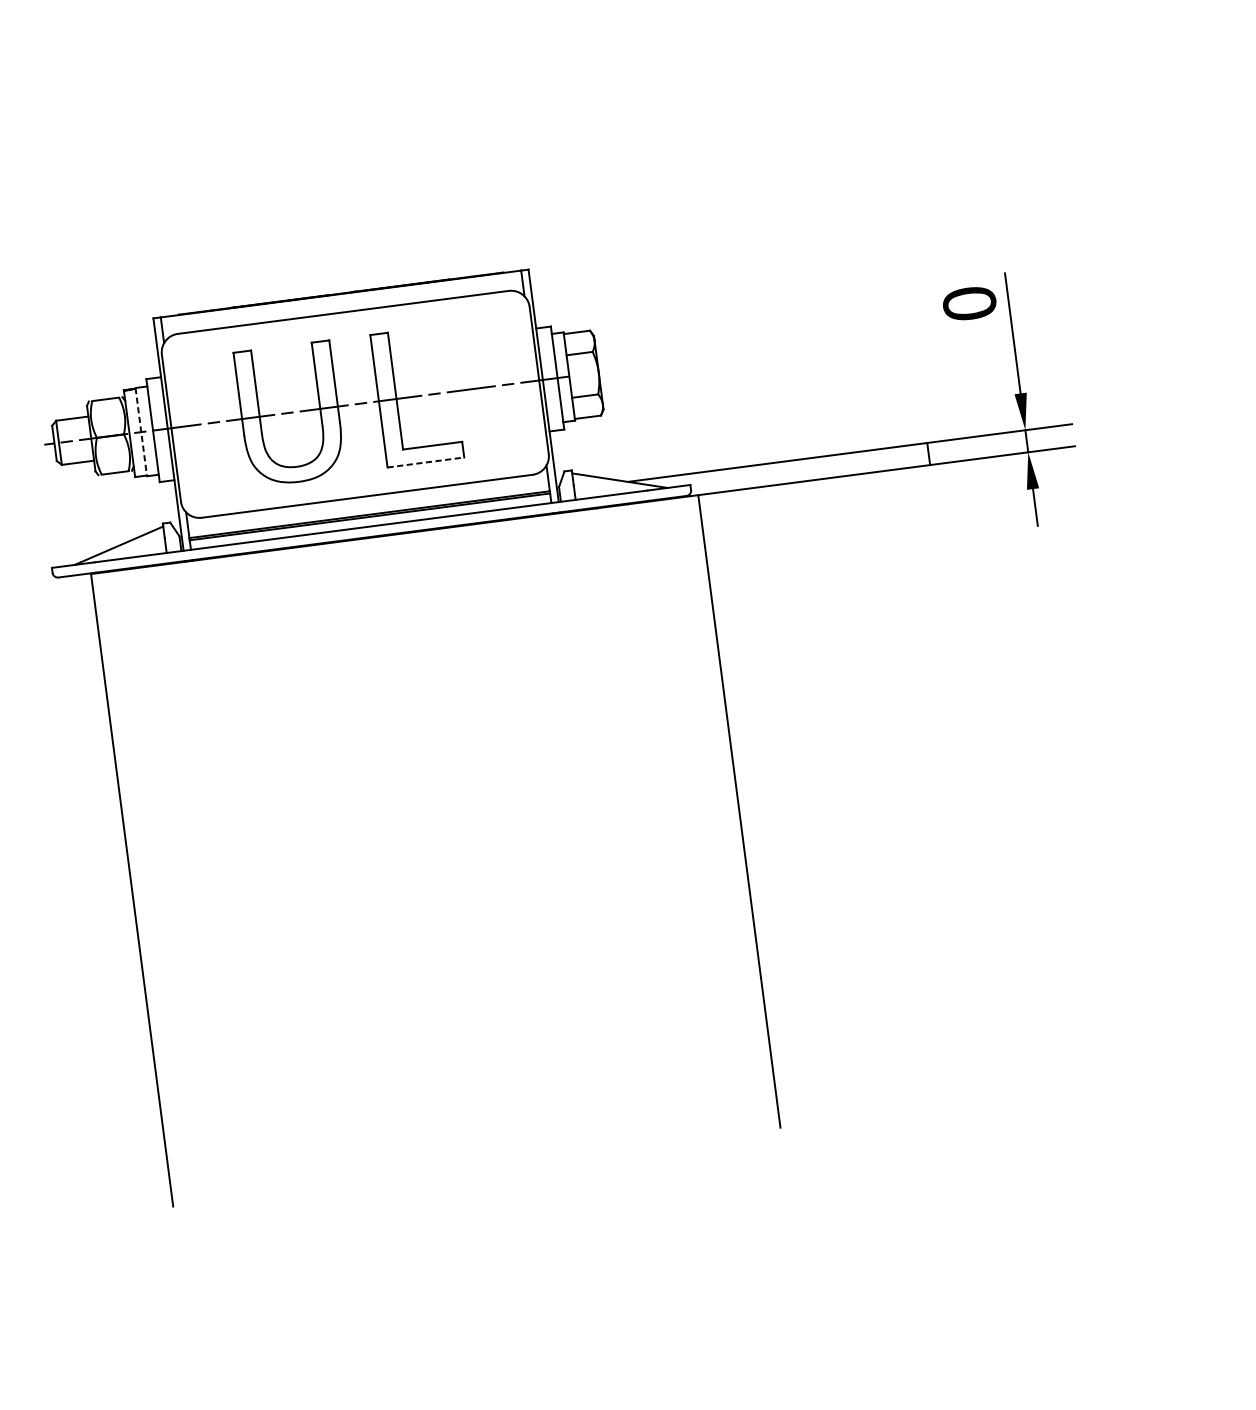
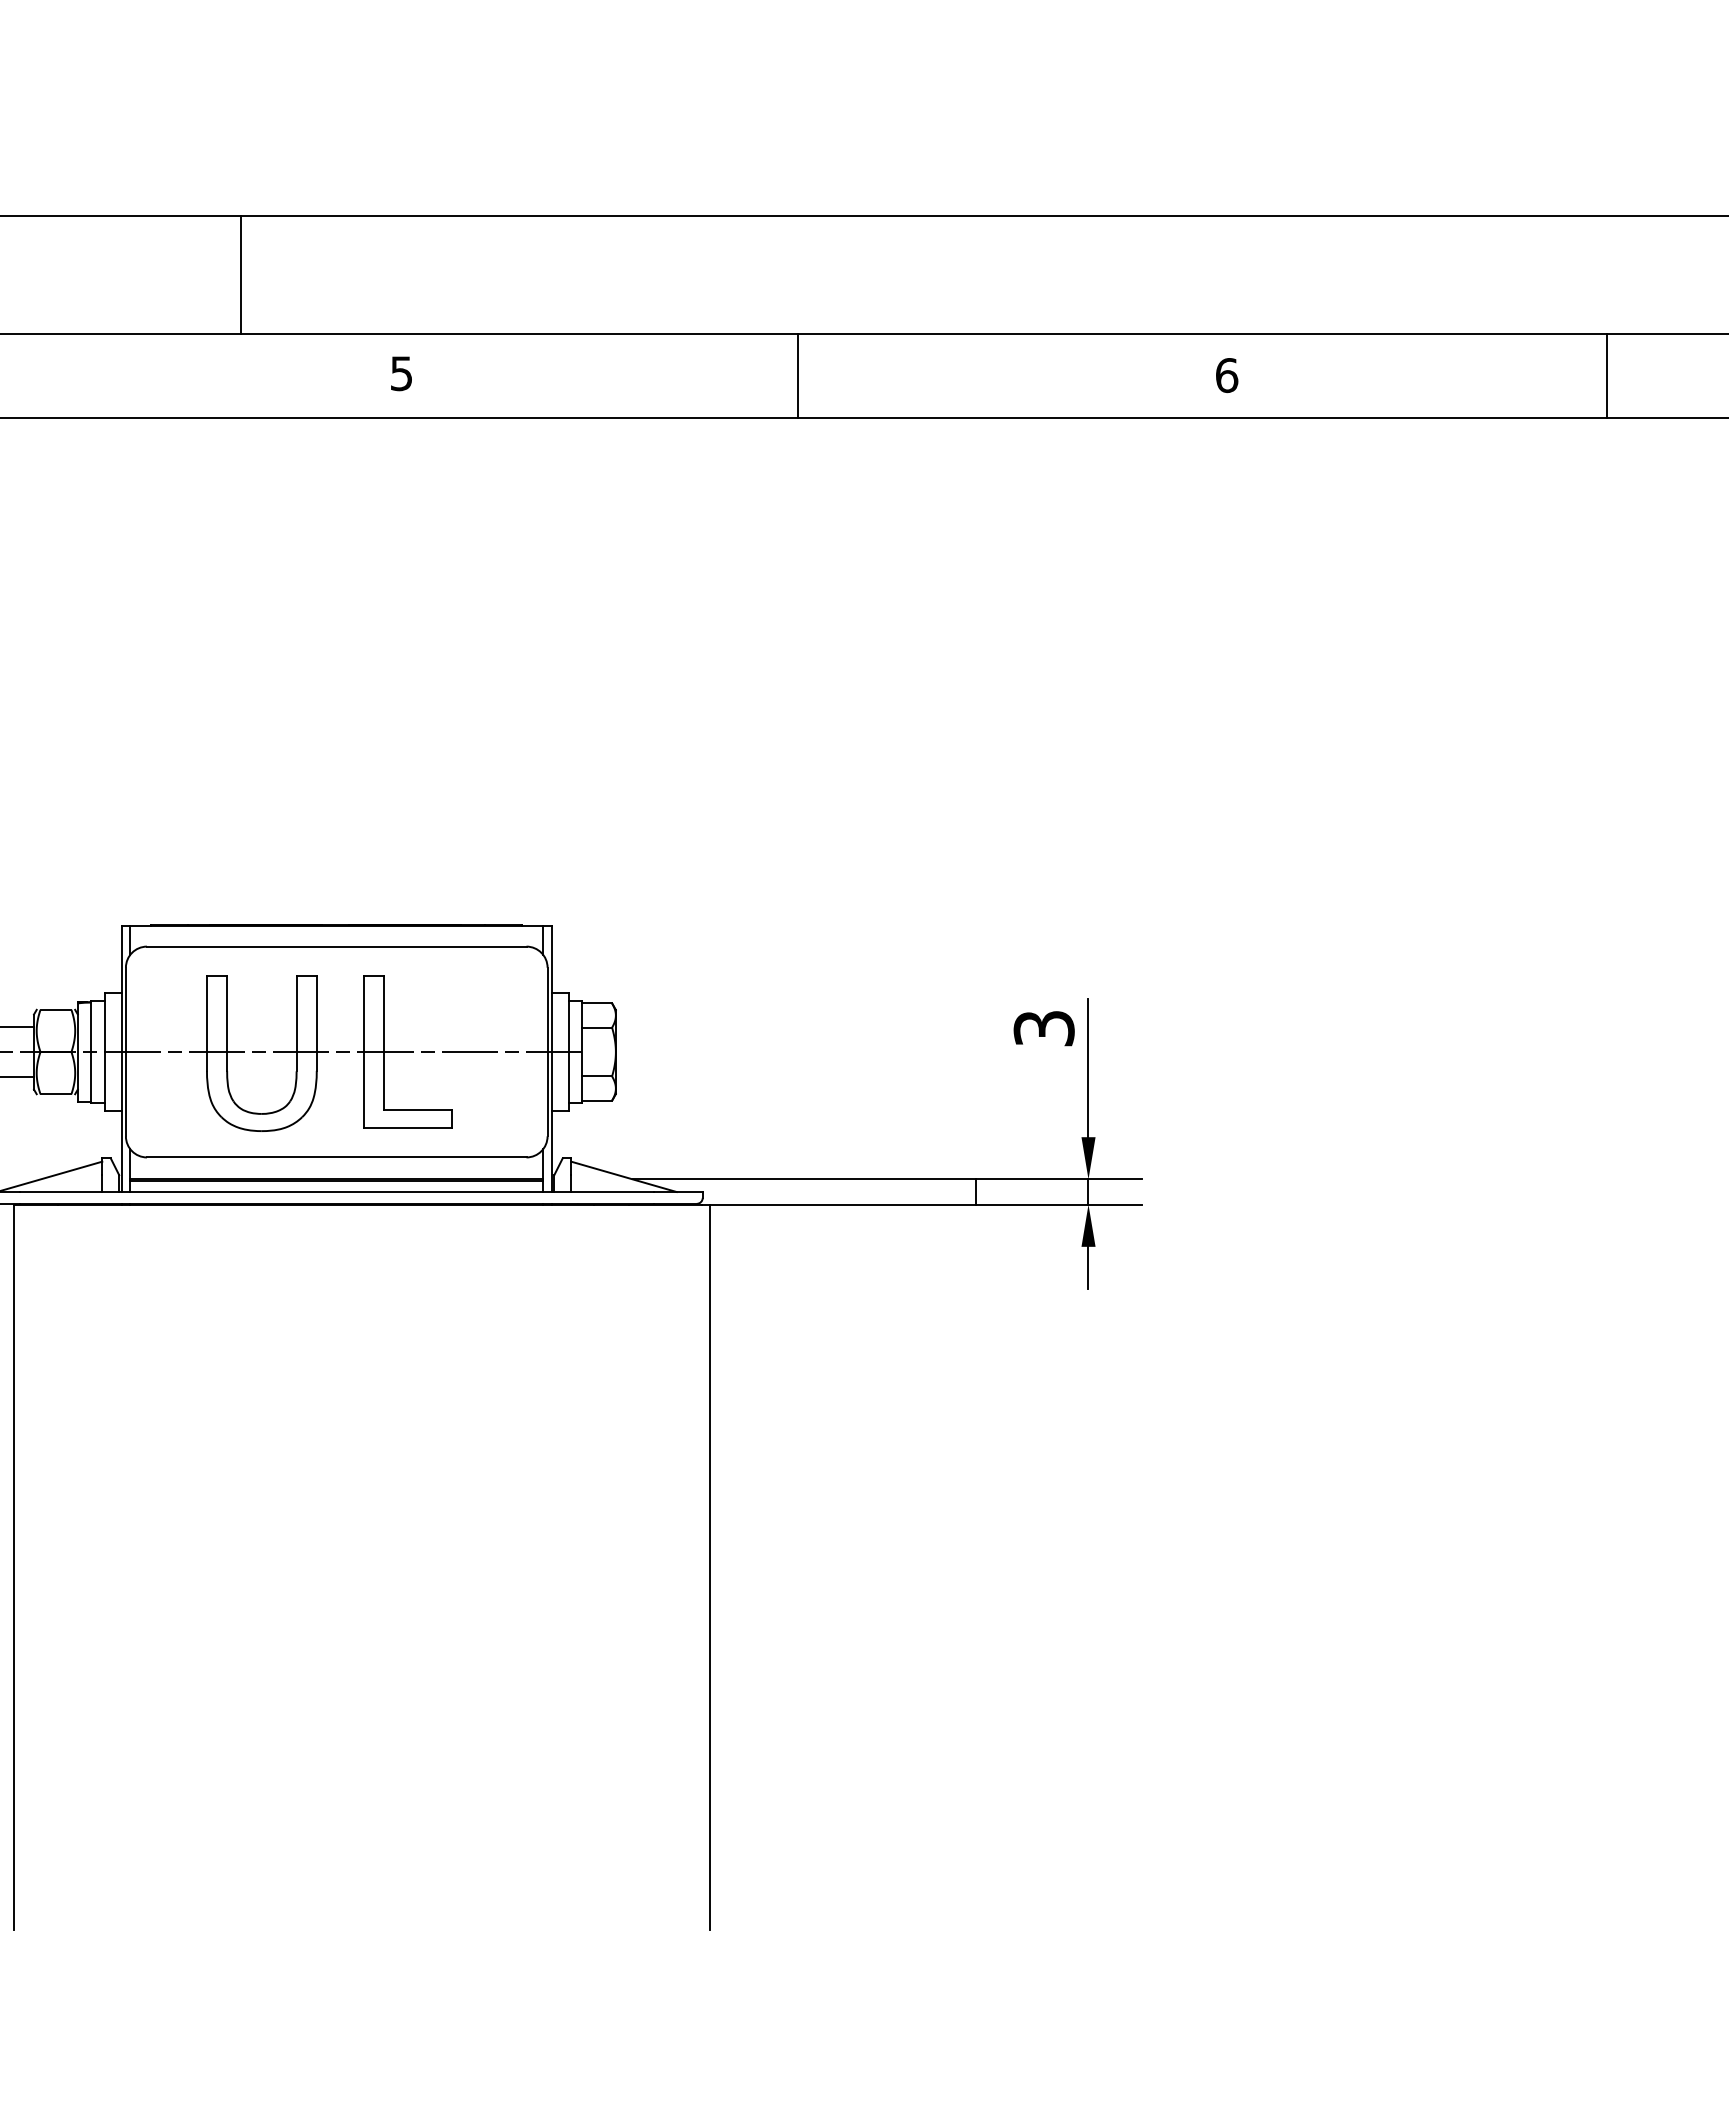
text: (969, 303) -> (1043, 1028), 0 -> 3
line: (141, 432) -> (91, 1052), dashed -> solid
line: (425, 462) -> (407, 1127), dashed -> solid

